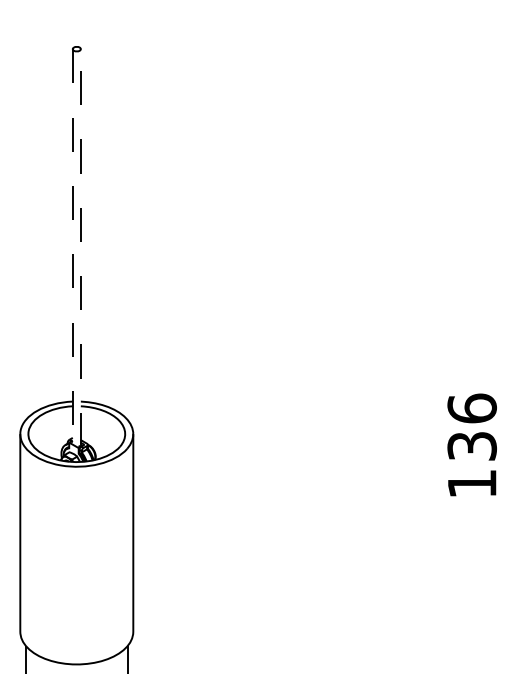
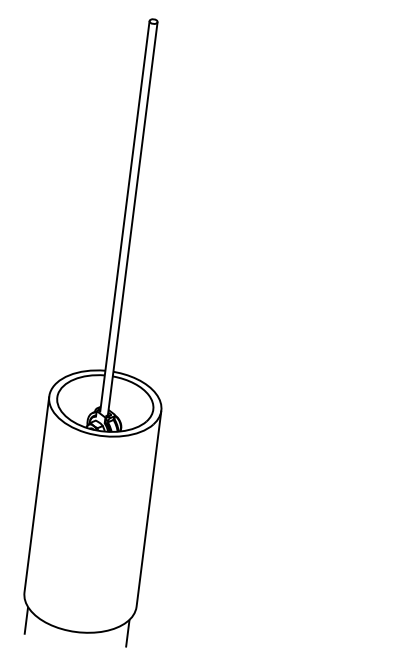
line: (72, 246) -> (124, 216), dashed -> solid
line: (80, 248) -> (132, 219), dashed -> solid

